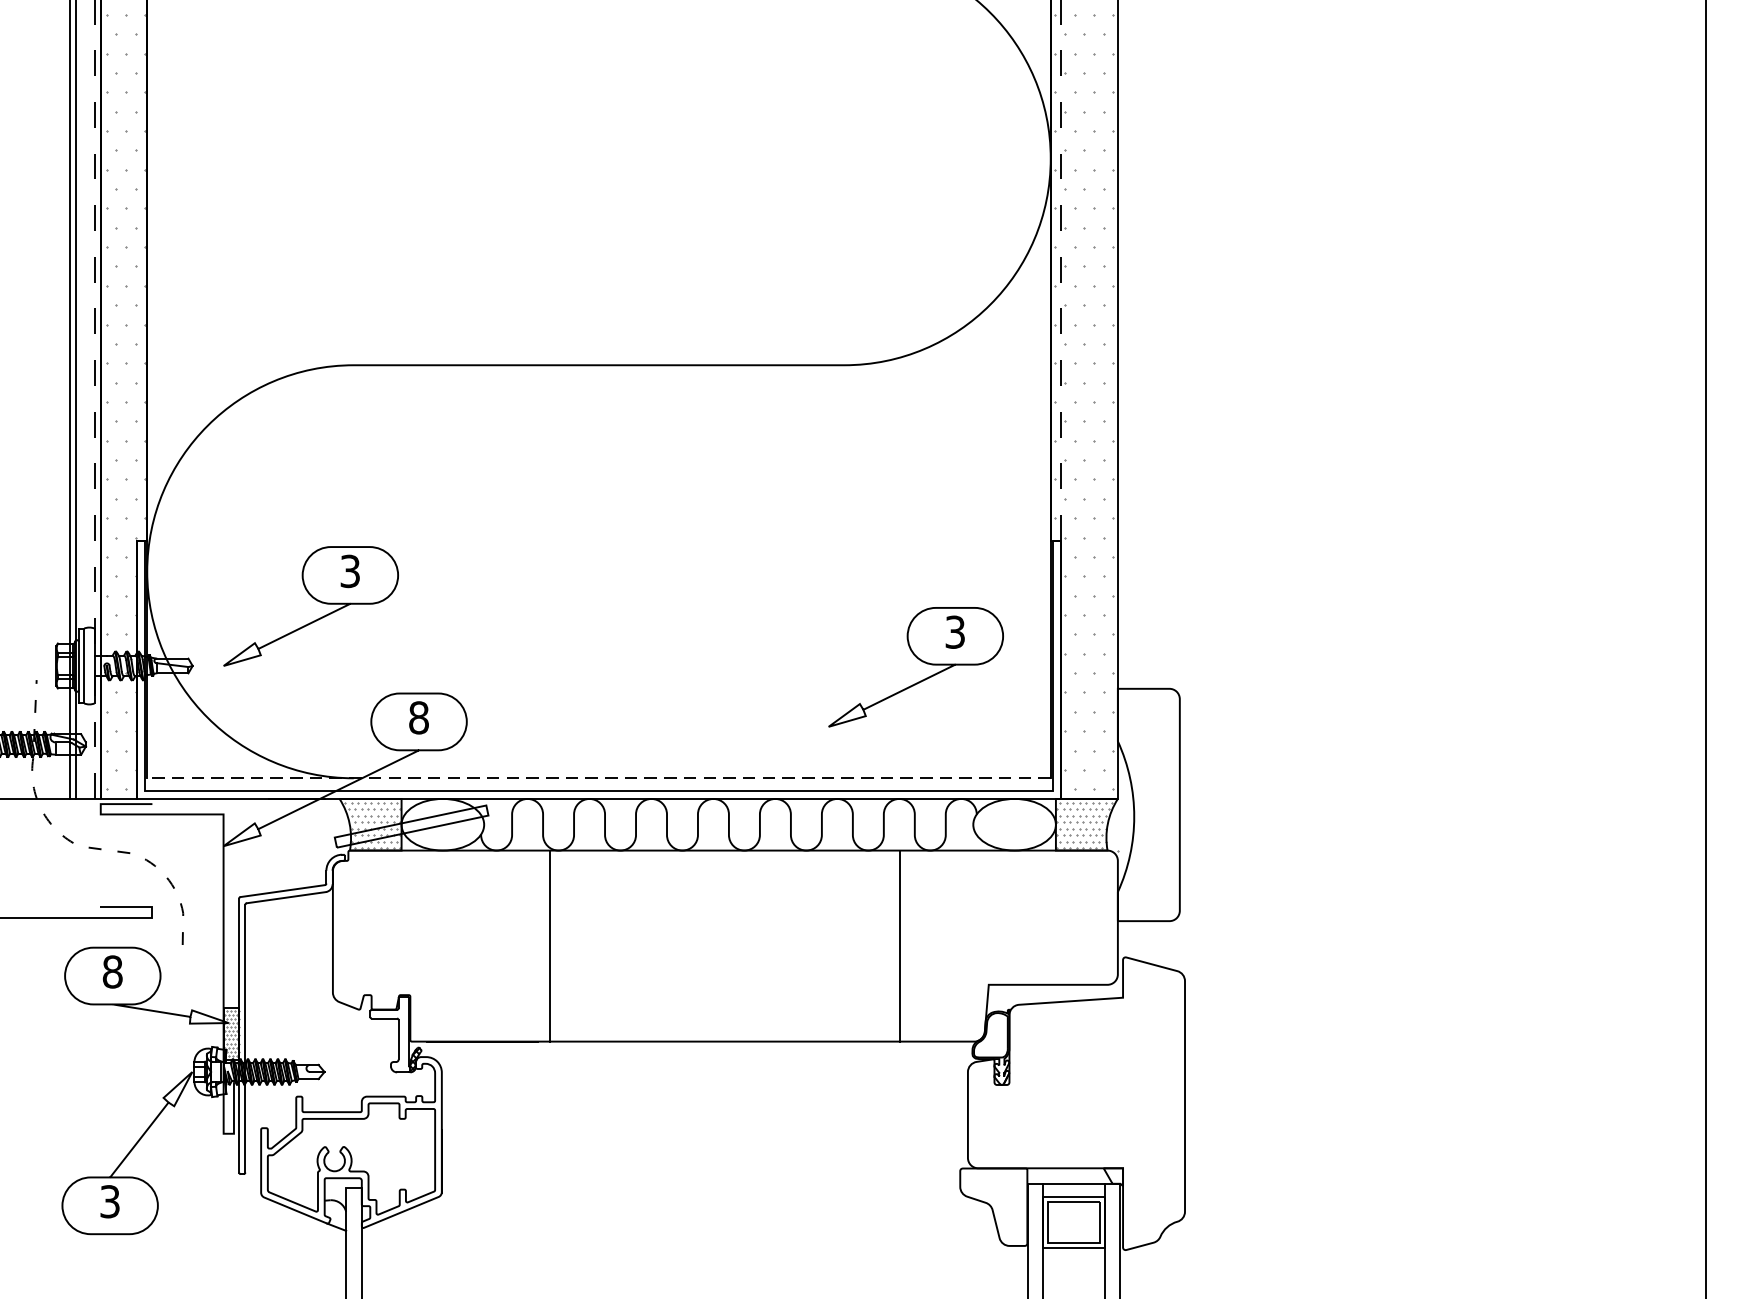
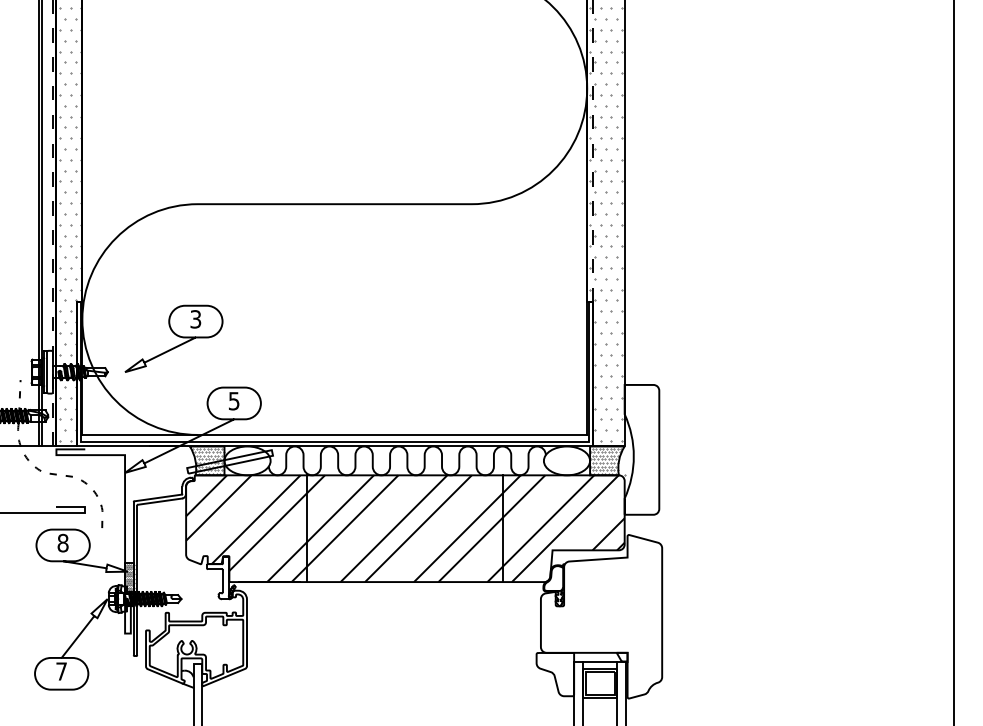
part: (915, 666) -> (511, 372), removed
text: (417, 716) -> (233, 400), 8 -> 5
line: (598, 777) -> (334, 434), dashed -> solid
hatch: (725, 945) -> (405, 528), added
text: (109, 1201) -> (61, 671), 3 -> 7

